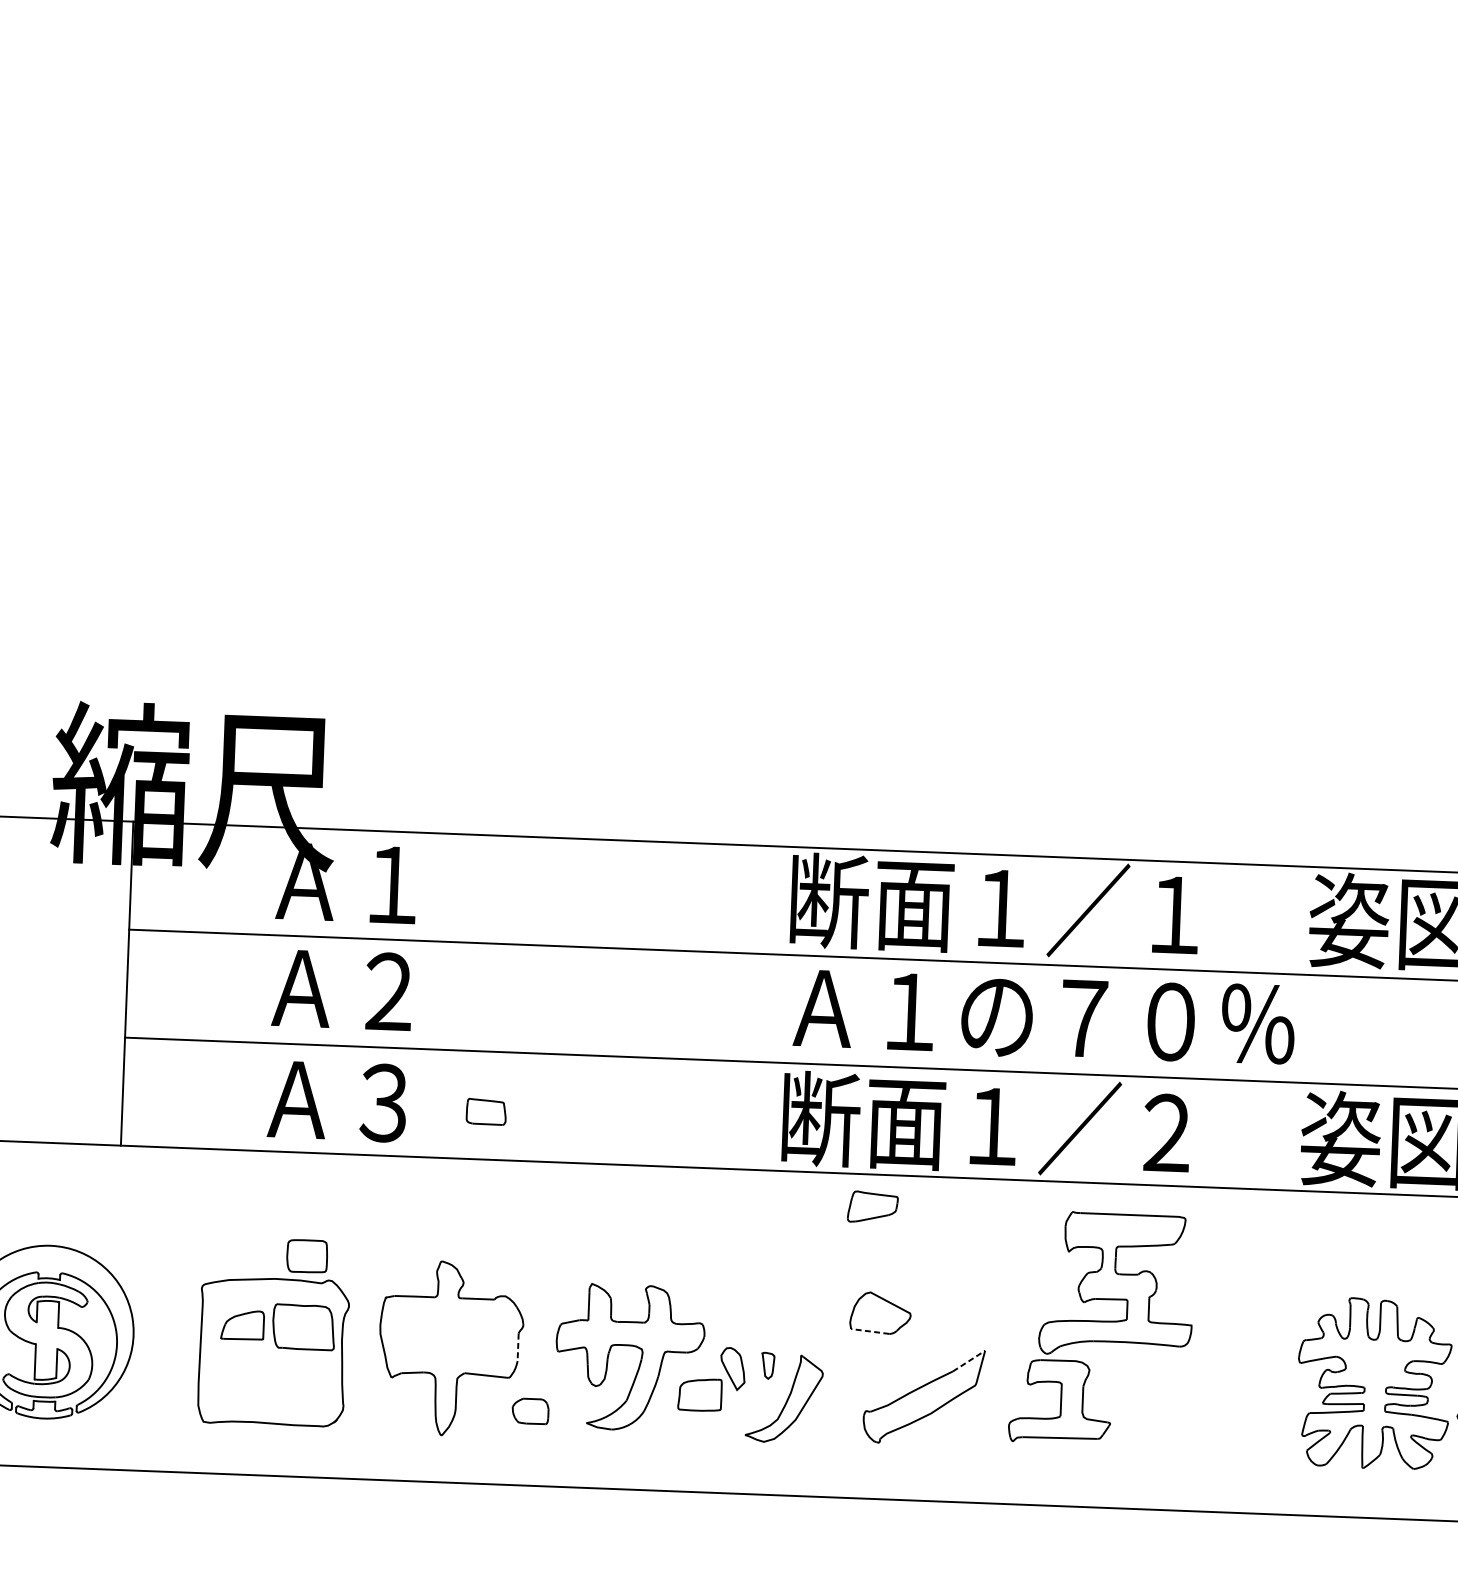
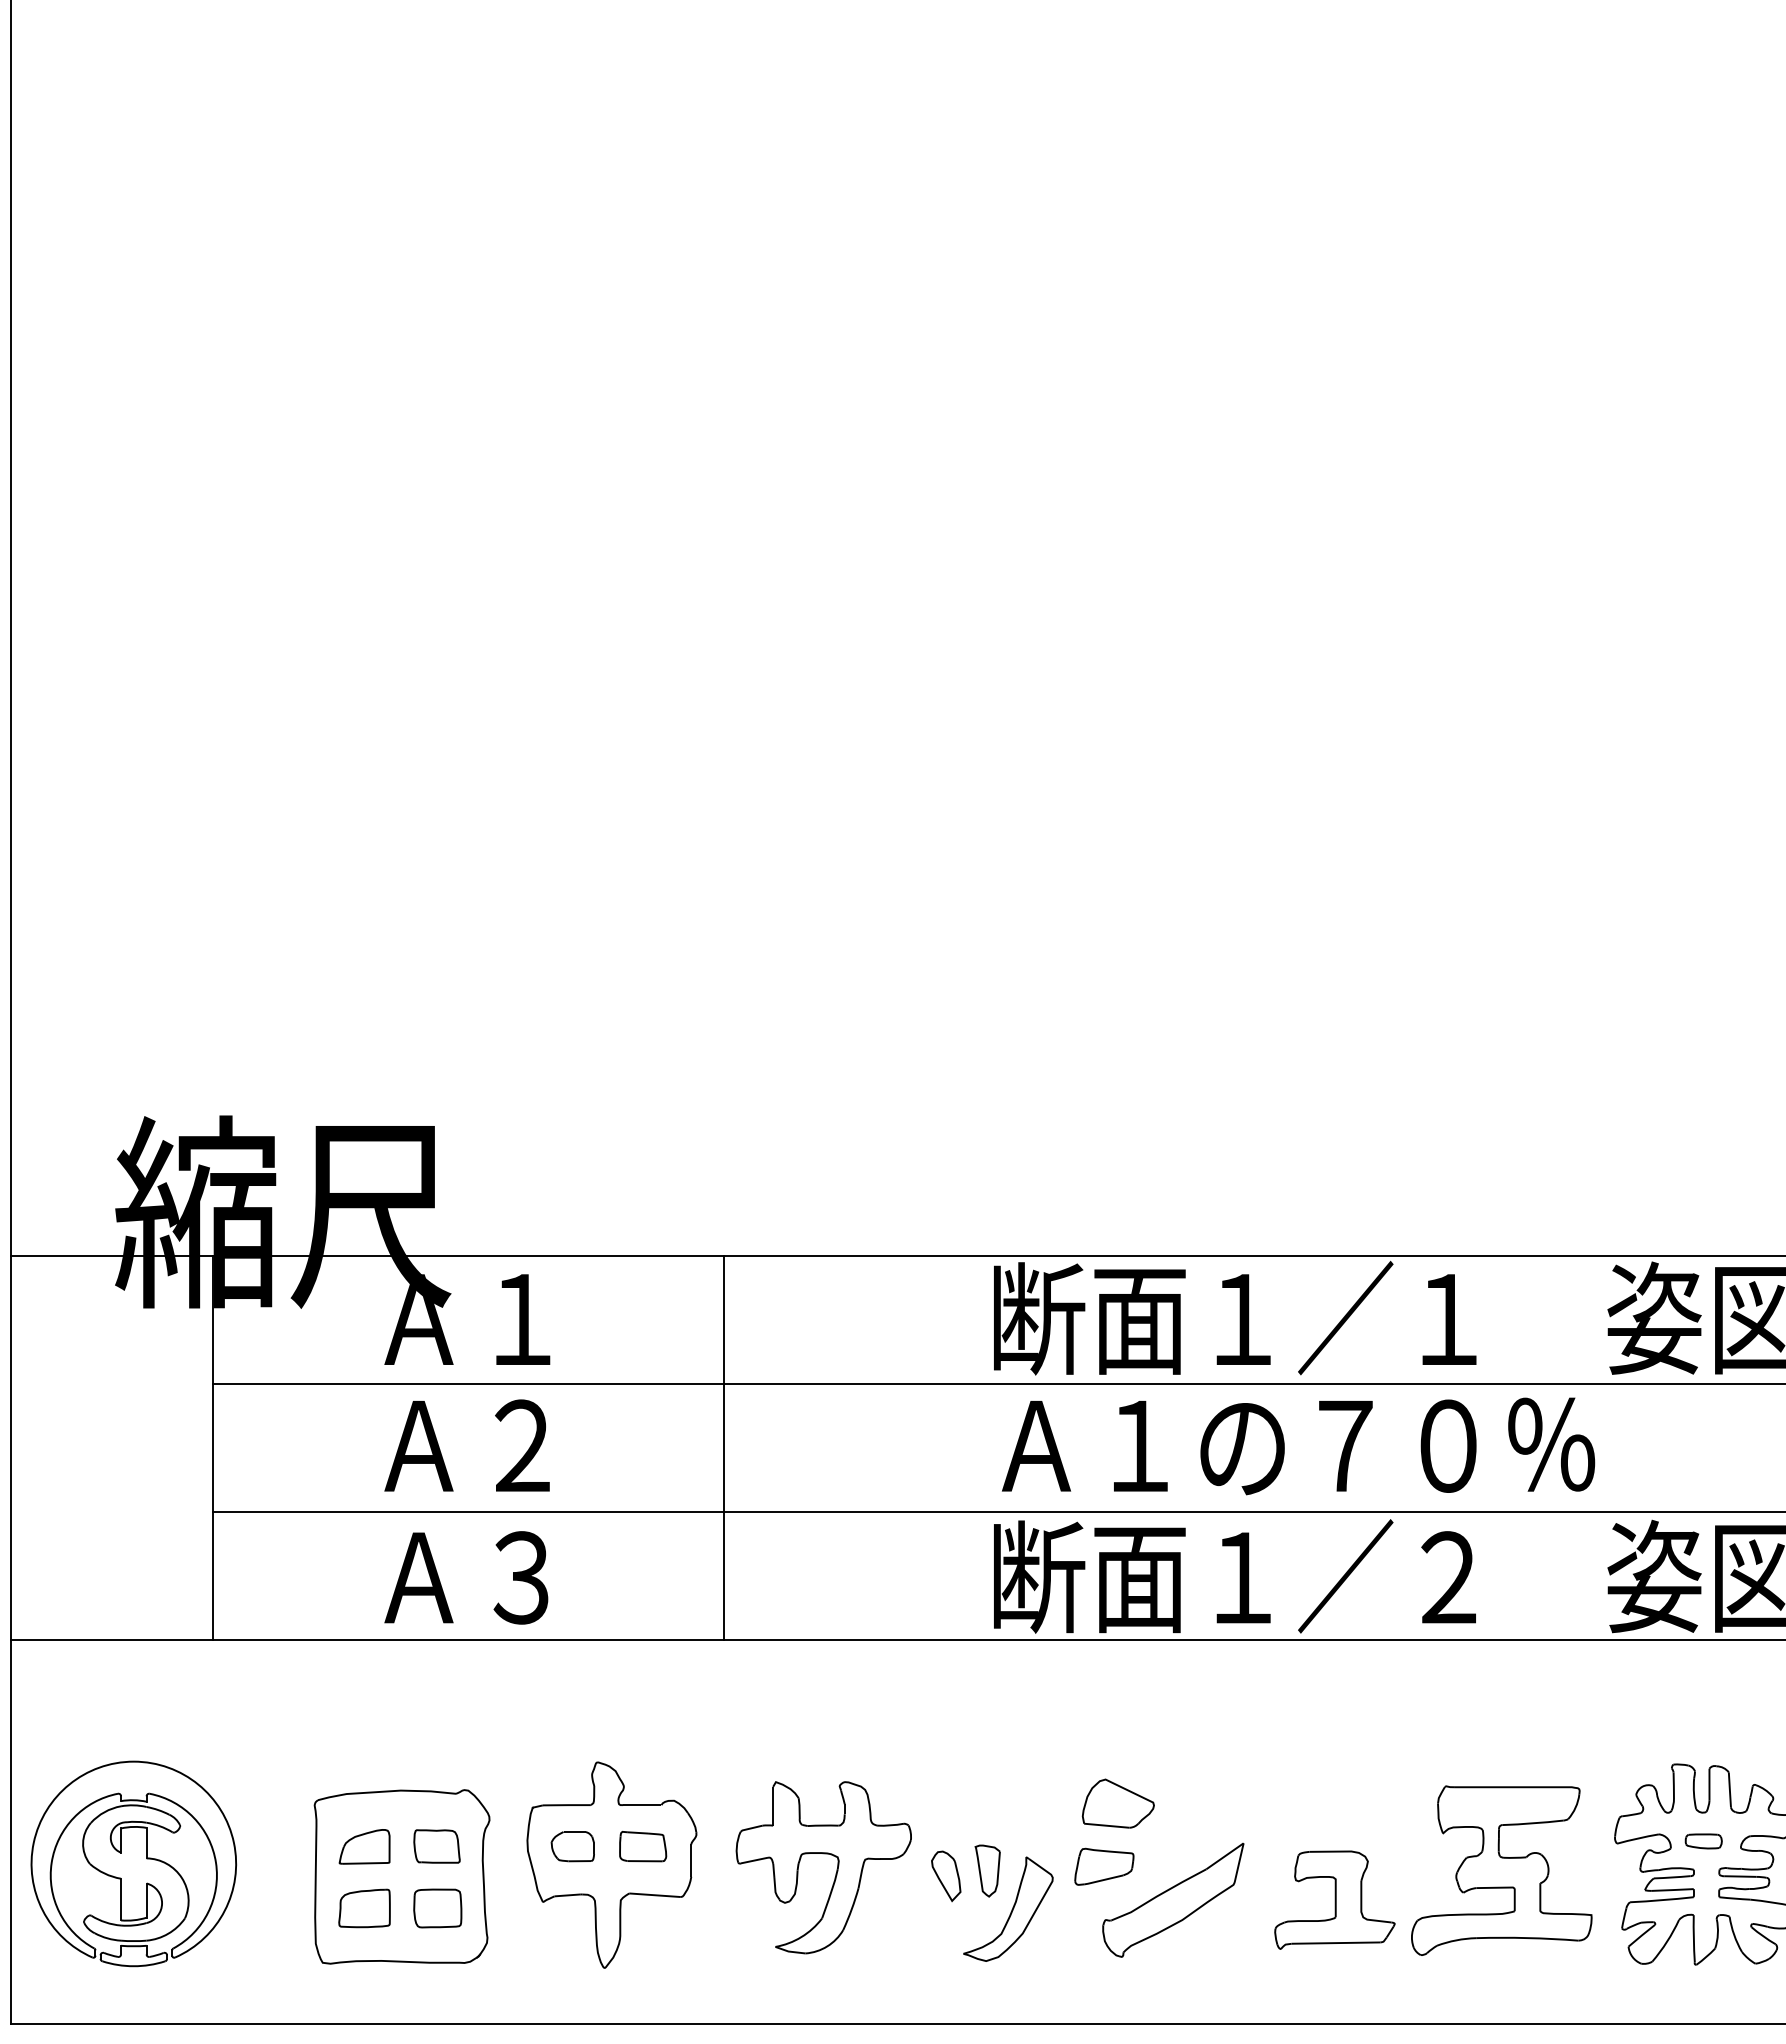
line: (558, 1000) -> (723, 1448), added
part: (486, 1111) -> (643, 1846), moved
part: (873, 1207) -> (1104, 1866), moved
part: (306, 1256) -> (437, 1908), moved
part: (1116, 1284) -> (1501, 1870), moved
part: (303, 1327) -> (436, 1846), size x0.62
line: (869, 1331) -> (1106, 1825), dashed -> solid
line: (518, 1348) -> (691, 1861), dashed -> solid
line: (969, 1361) -> (1225, 1856), dashed -> solid
part: (1373, 1364) -> (1703, 1841), added
part: (767, 1365) -> (987, 1870), size x1.67
part: (700, 1394) -> (364, 1908), moved
part: (530, 1411) -> (572, 1846), moved

